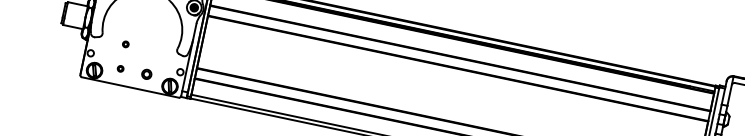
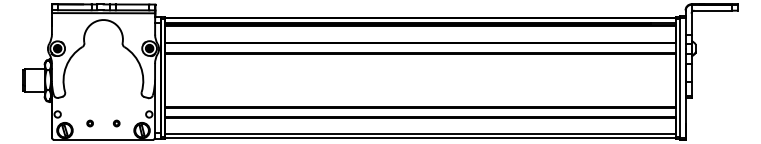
part: (125, 44) -> (89, 98), removed
part: (146, 74) -> (116, 123), size x0.62

